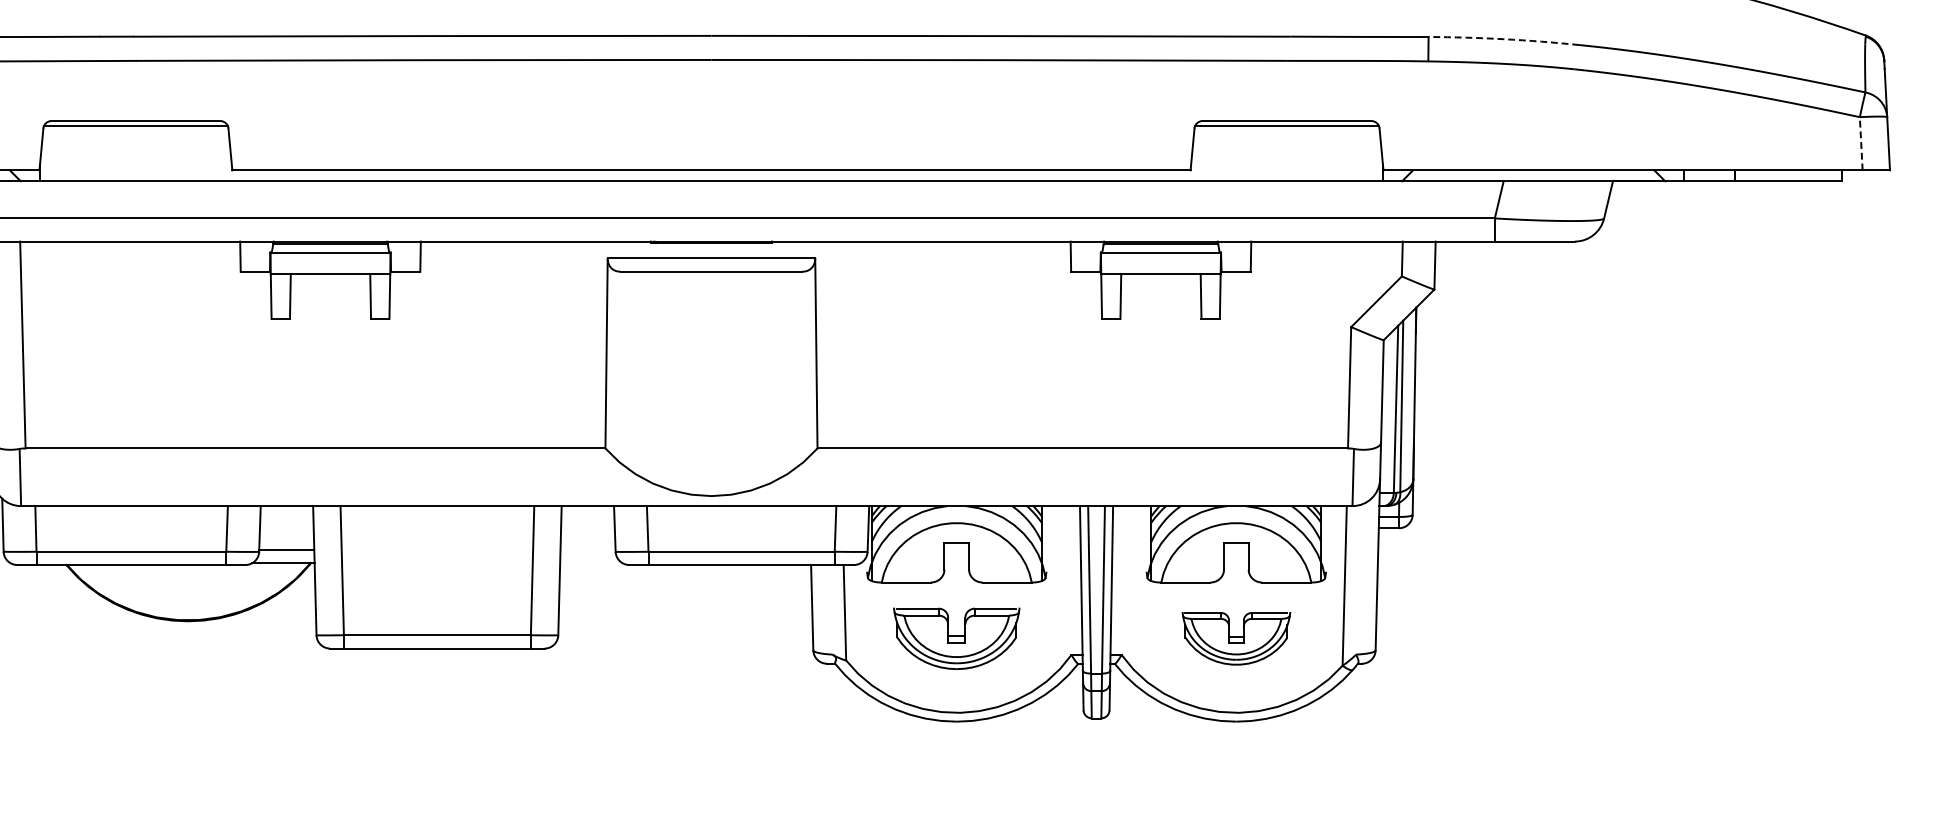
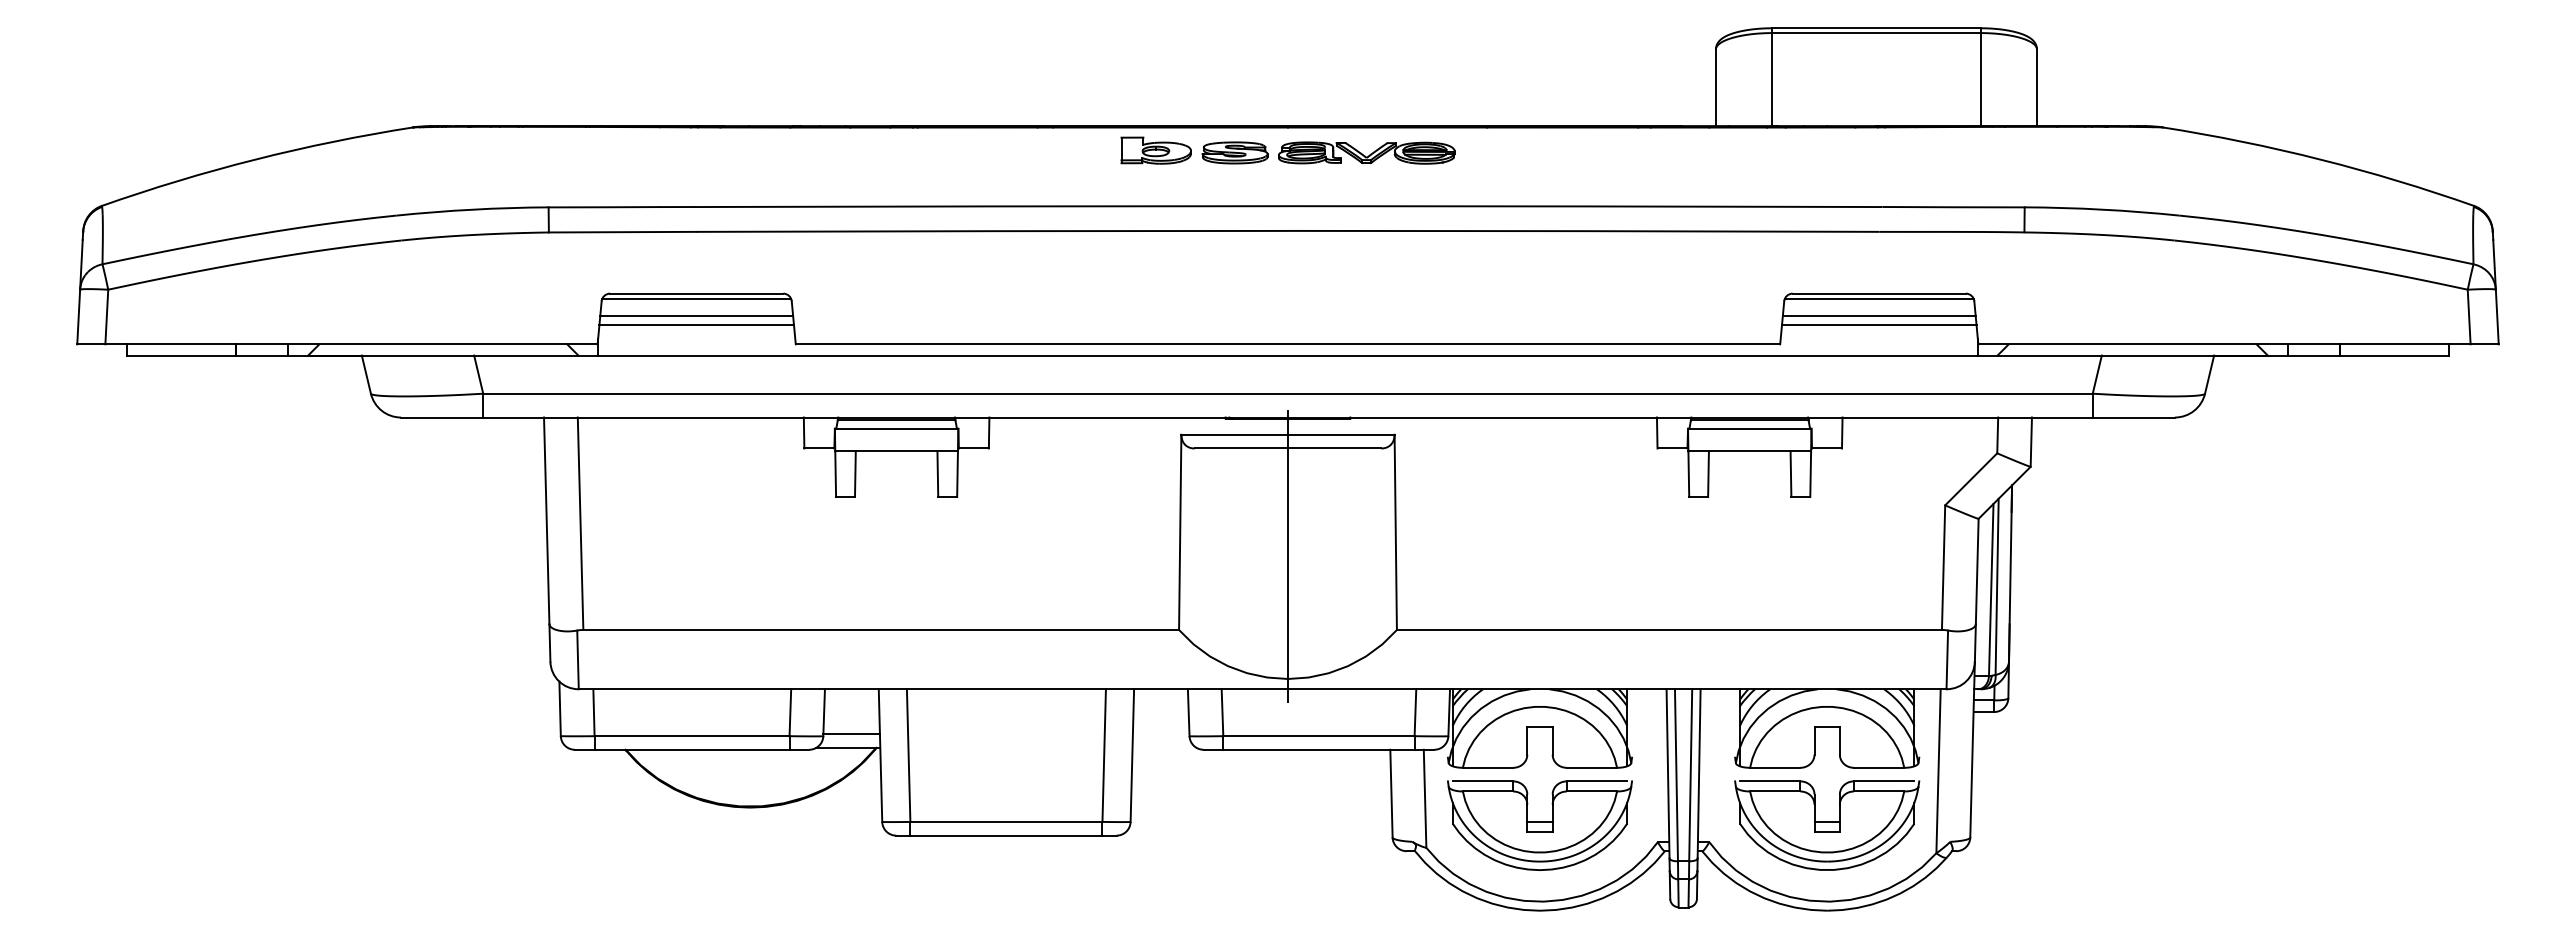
arc: (1504, 39) -> (2102, 209), dashed -> solid
line: (135, 143) -> (696, 316), added
line: (1286, 143) -> (1878, 316), added
line: (1861, 143) -> (2469, 316), dashed -> solid
line: (135, 151) -> (696, 324), added
line: (1287, 151) -> (1879, 324), added
line: (711, 376) -> (1287, 556), added
part: (956, 638) -> (1539, 825), size x1.43
part: (1236, 638) -> (1827, 825), size x1.67

